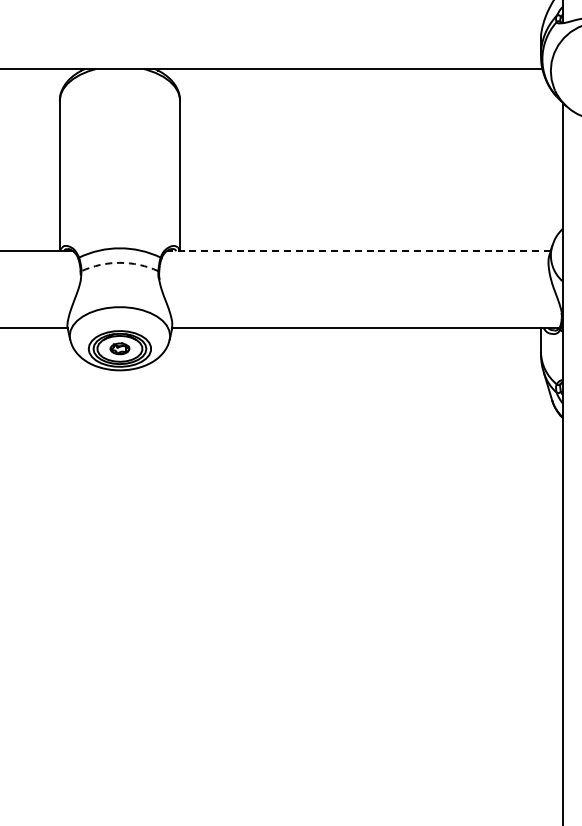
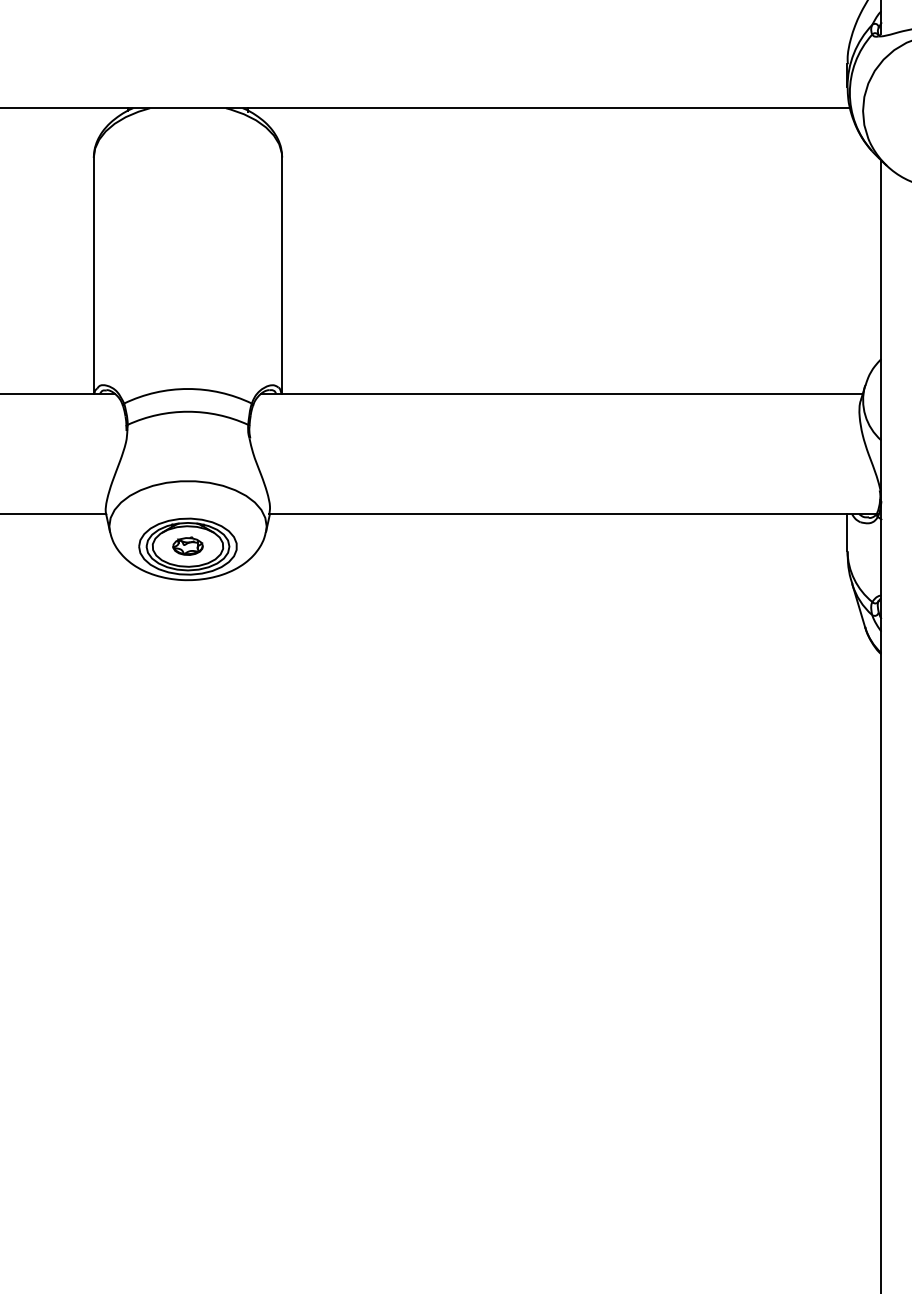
line: (358, 251) -> (561, 393), dashed -> solid
arc: (119, 262) -> (187, 411), dashed -> solid

